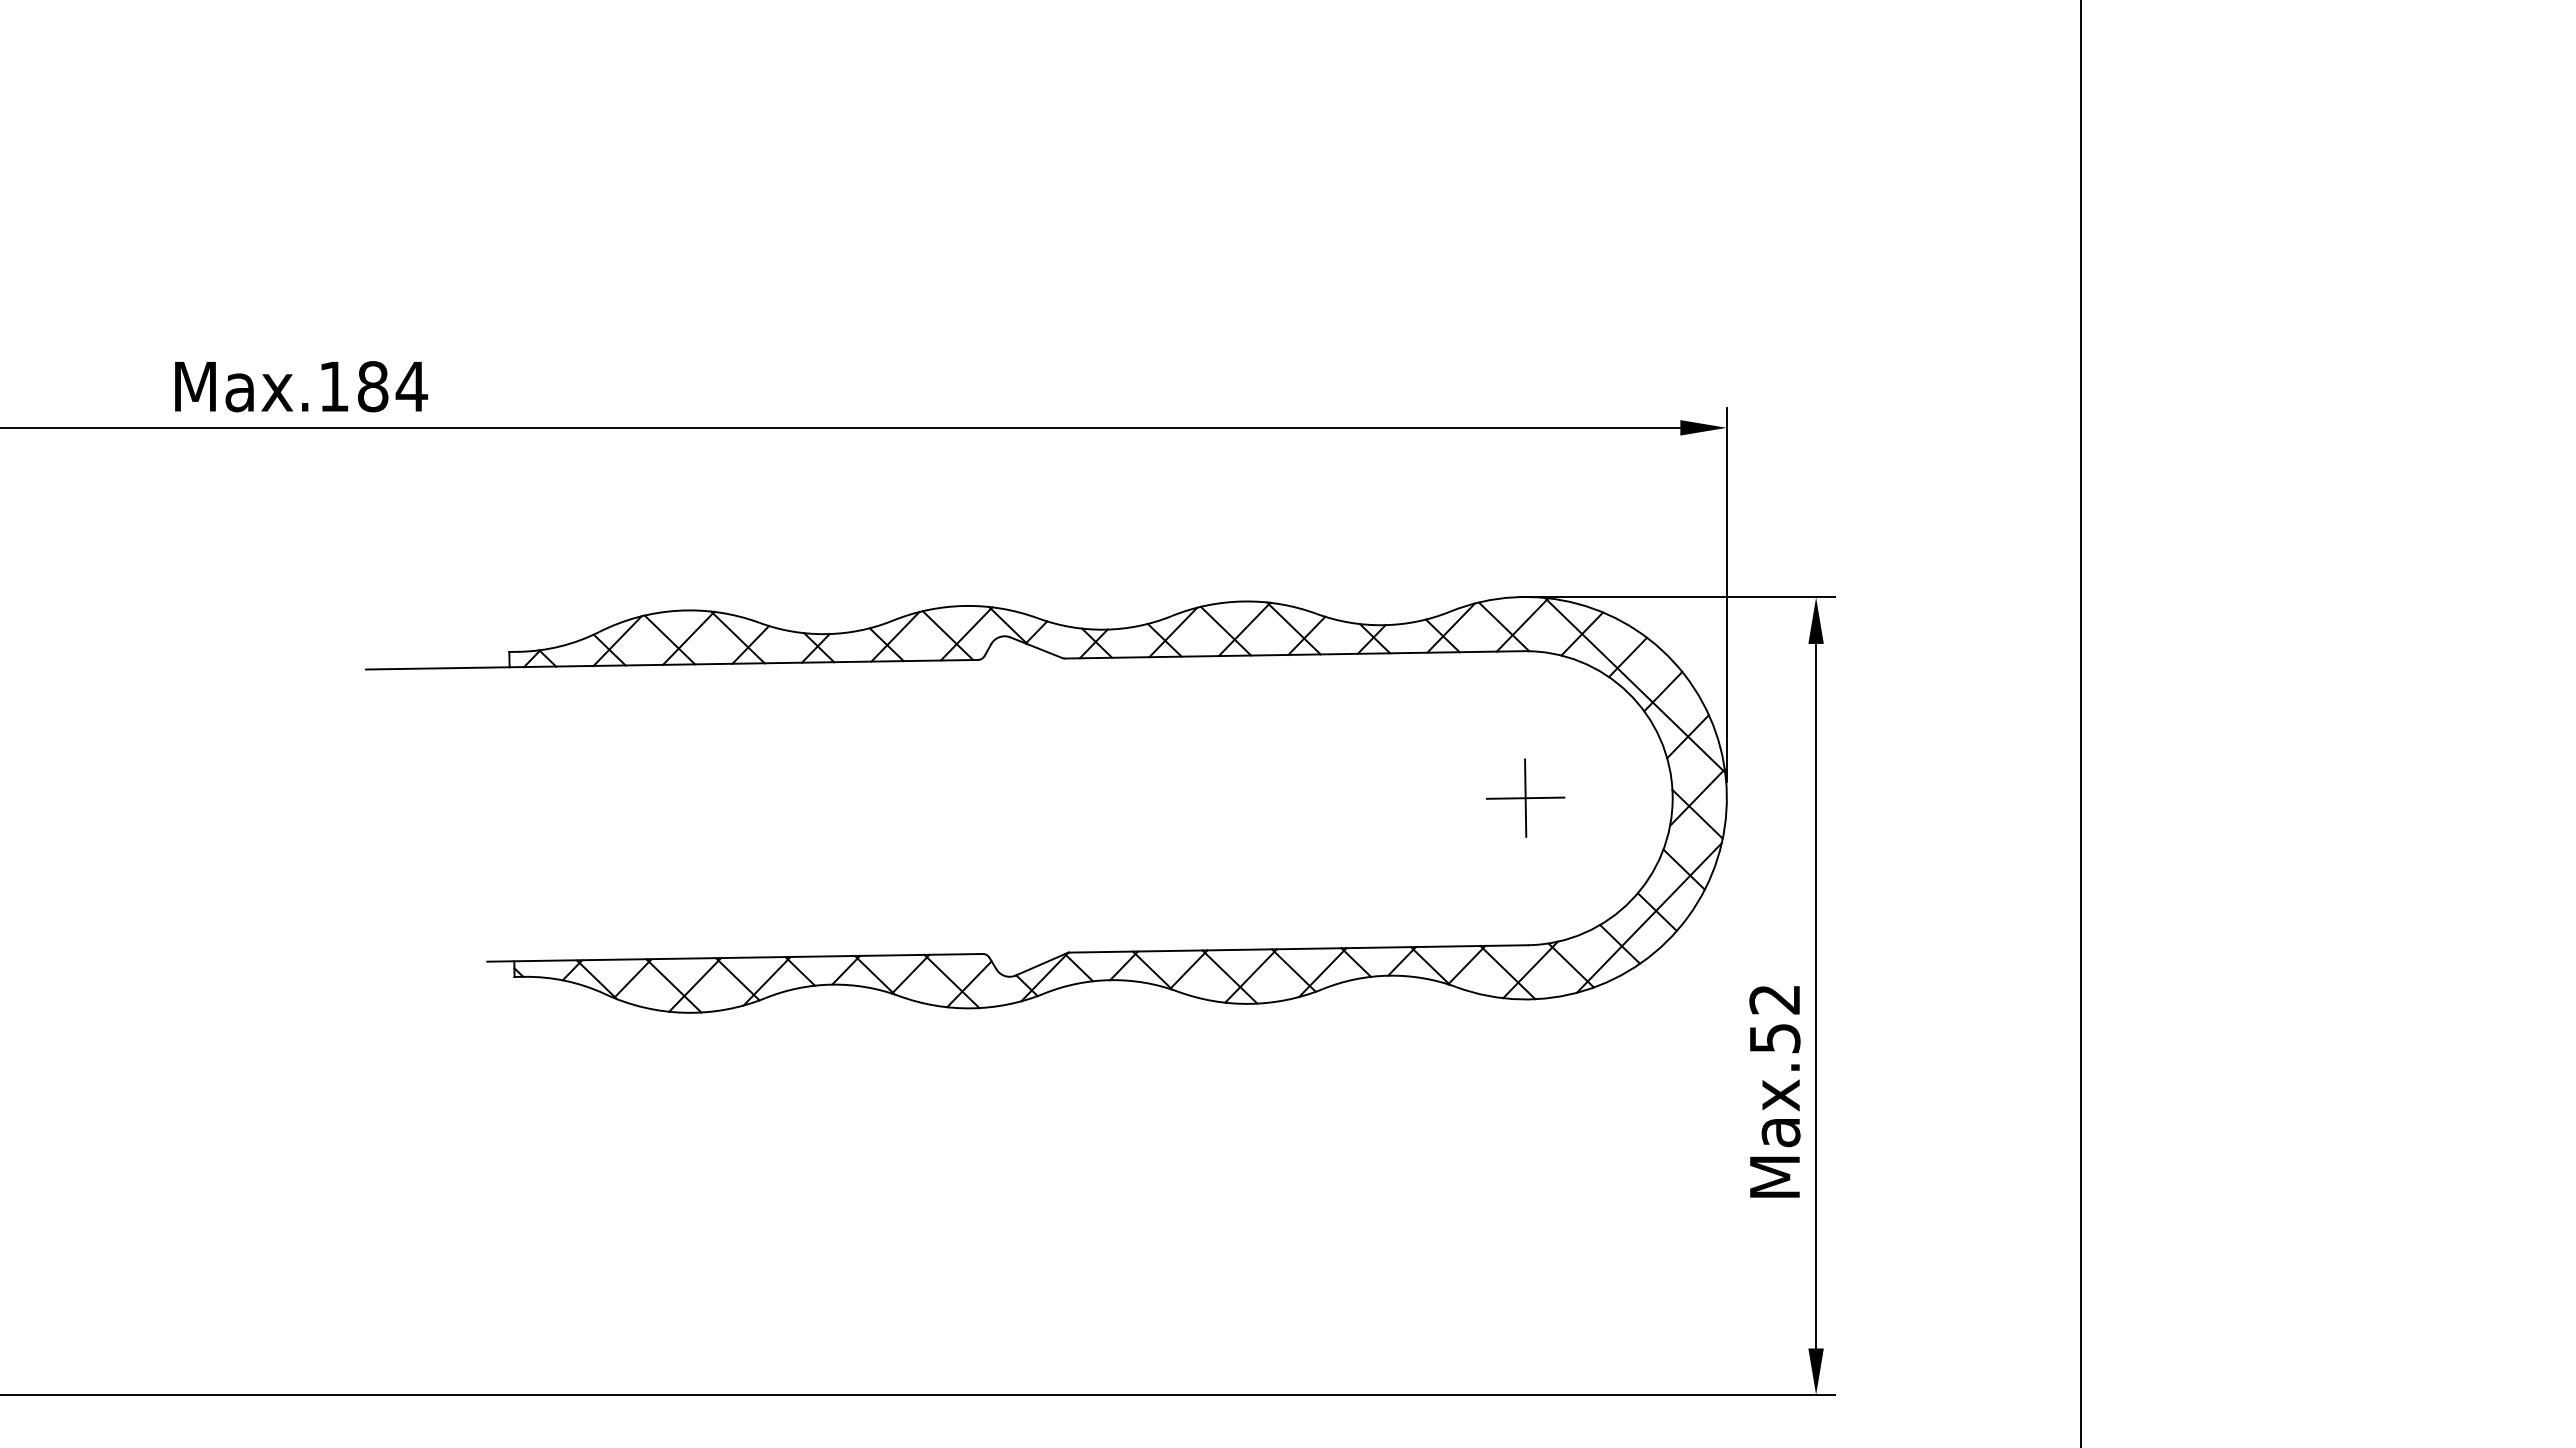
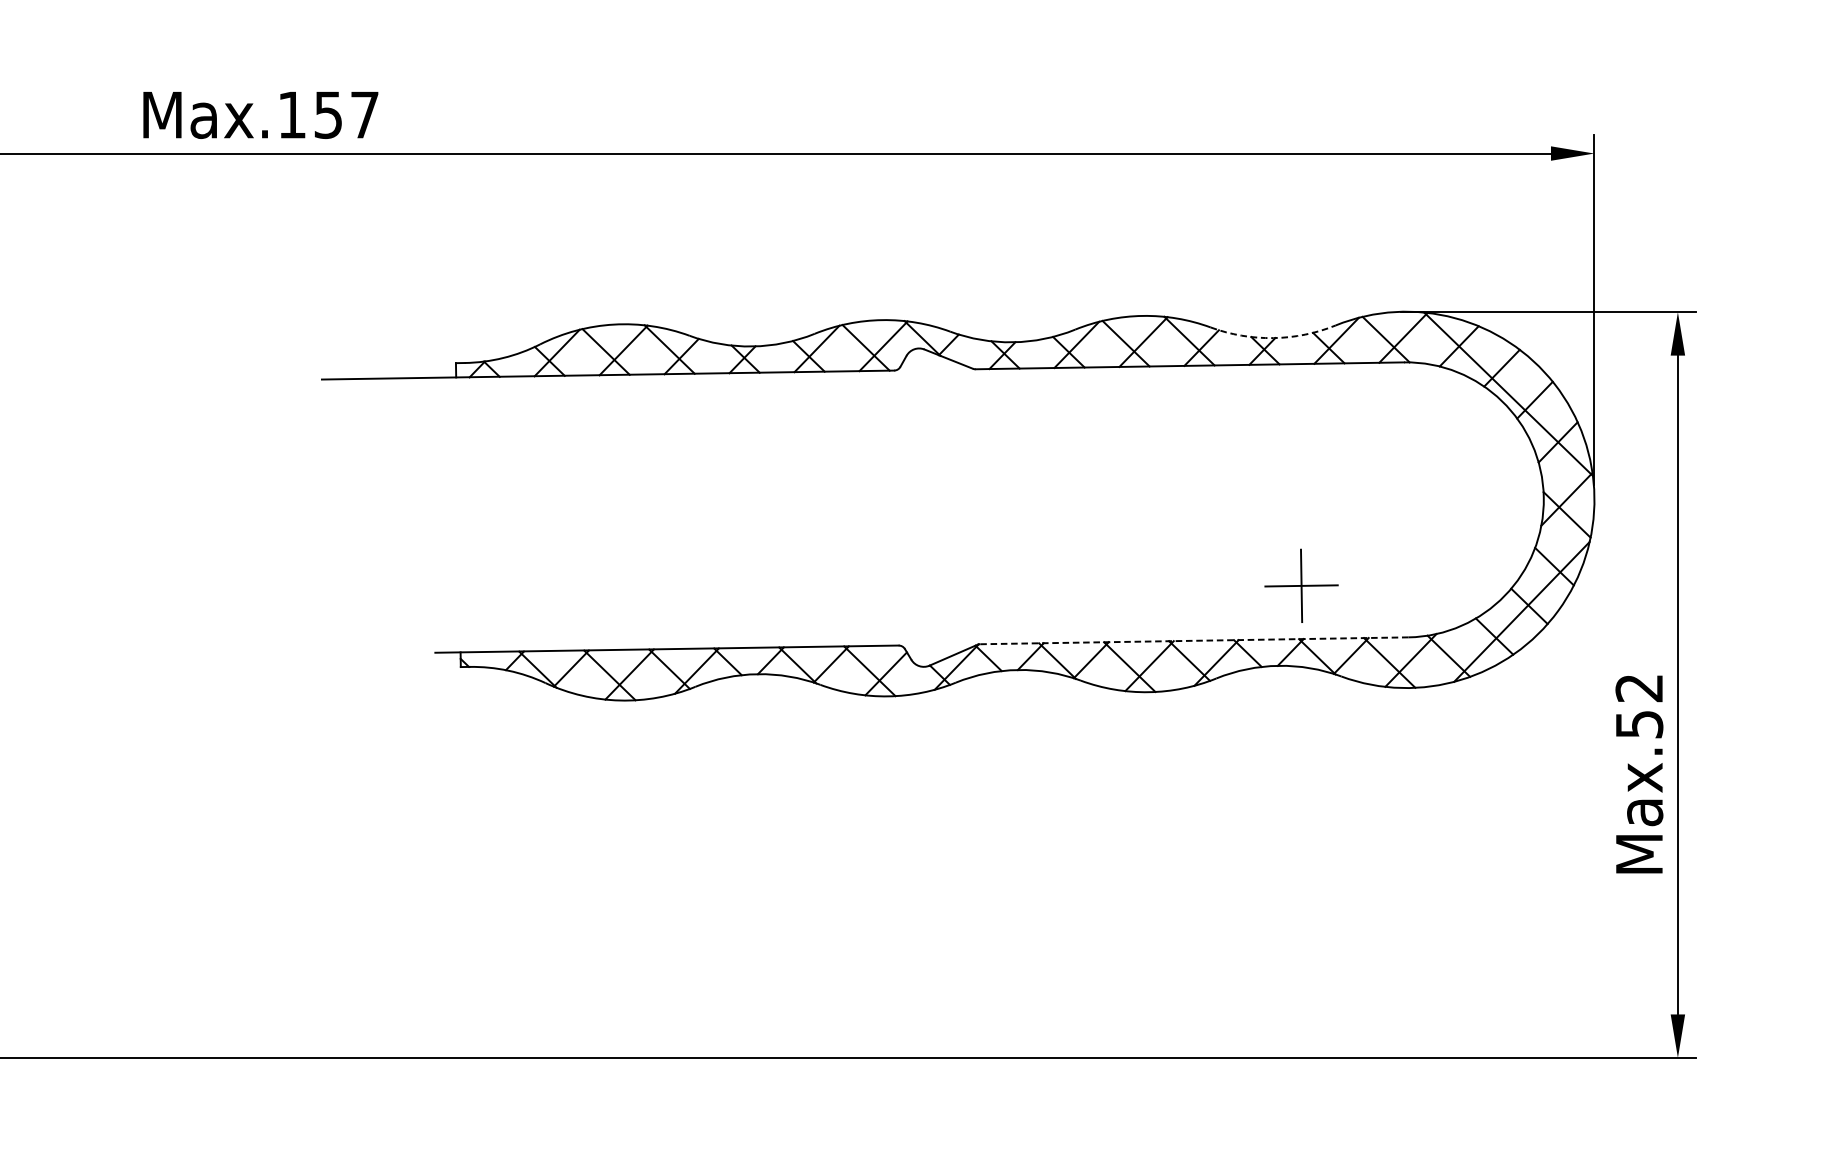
text: (393, 386) -> (347, 114), Max.184 -> Max.157
arc: (1383, 625) -> (1273, 338), solid -> dashed
part: (1525, 797) -> (1301, 585), moved
line: (1298, 948) -> (1193, 640), solid -> dashed

